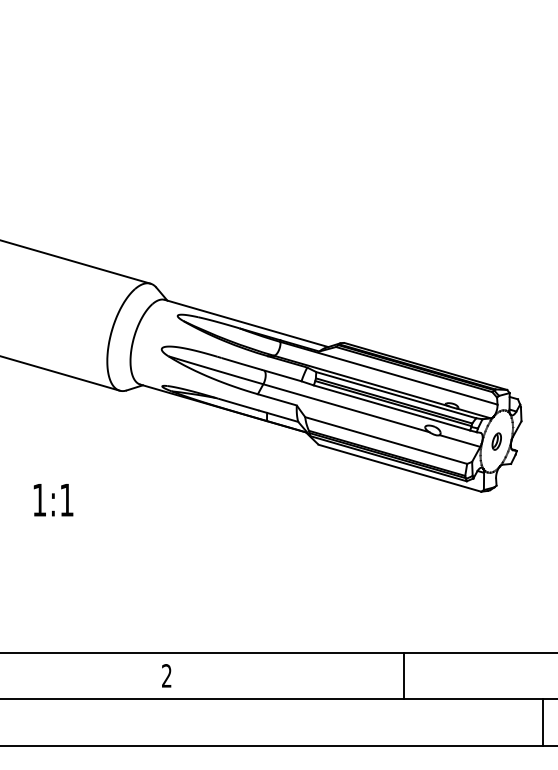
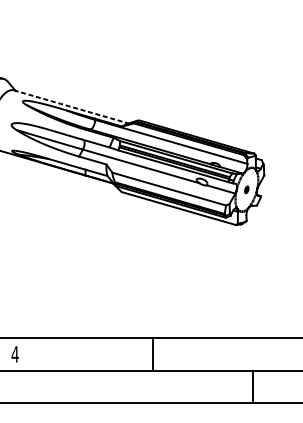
line: (247, 323) -> (71, 106), solid -> dashed
part: (496, 441) -> (246, 189), size x0.6
text: (166, 675) -> (14, 354), 2 -> 4
line: (403, 675) -> (152, 354), moved
line: (543, 722) -> (253, 387), moved

